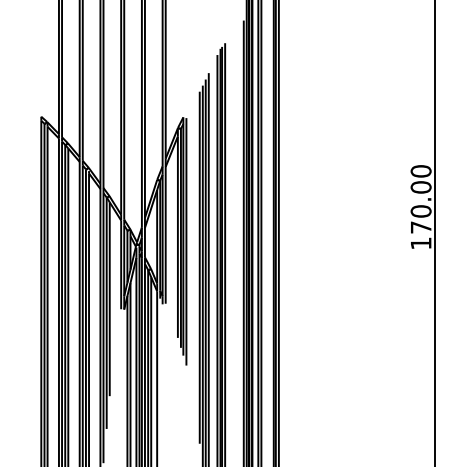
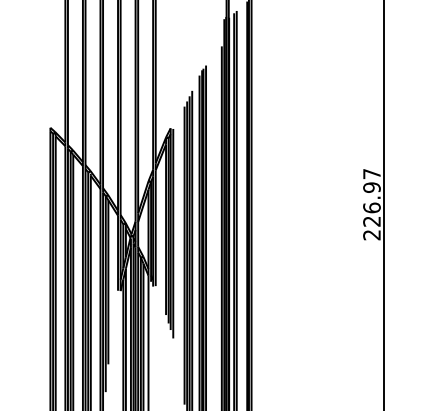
text: (420, 207) -> (371, 204), 170.00 -> 226.97

